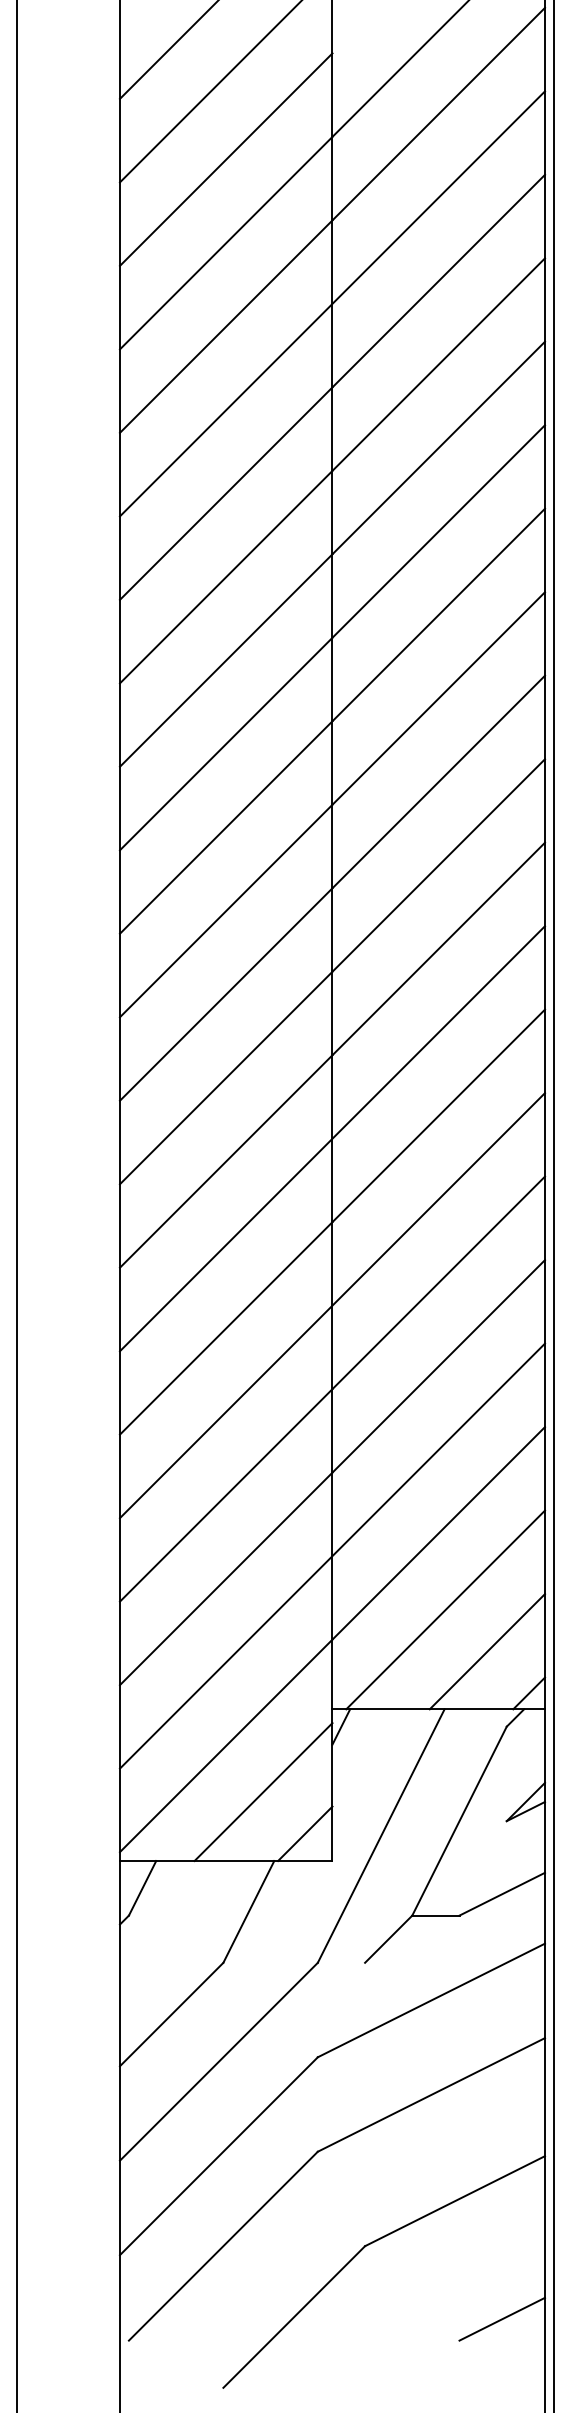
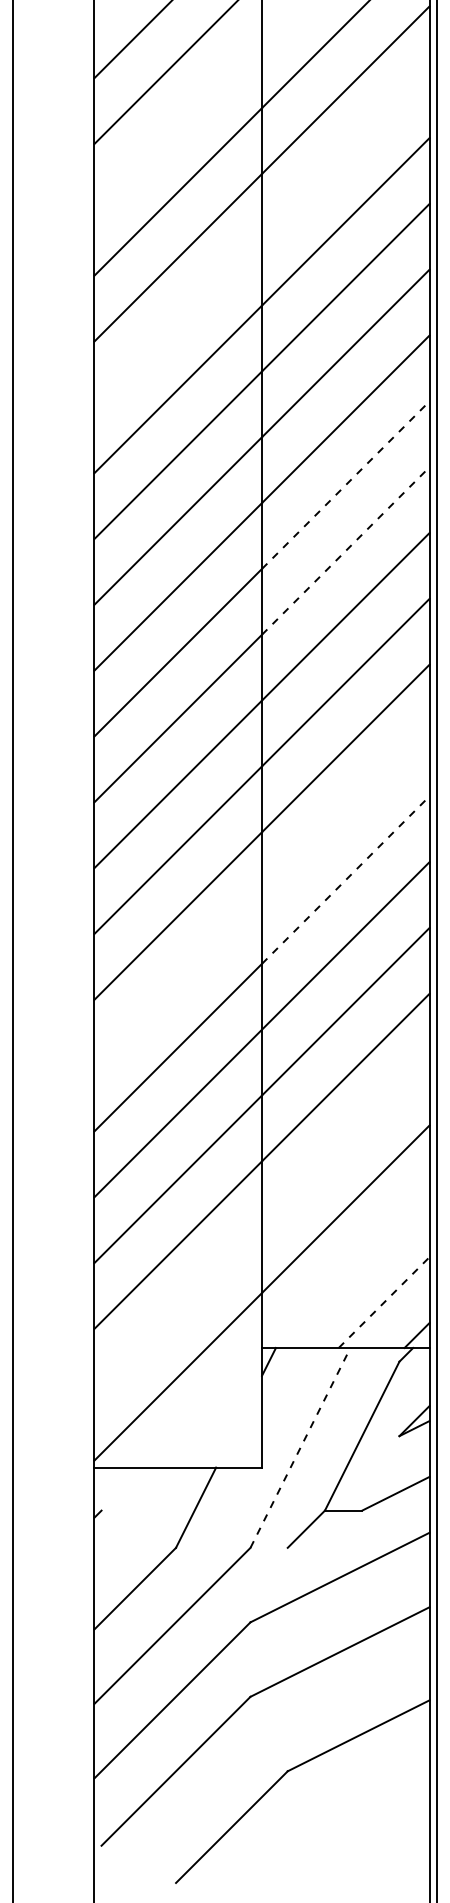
line: (225, 159) -> (177, 125), removed
line: (332, 303) -> (262, 239), removed
line: (439, 614) -> (346, 484), solid -> dashed
line: (439, 698) -> (346, 550), solid -> dashed
line: (439, 1115) -> (346, 879), solid -> dashed
line: (332, 1138) -> (262, 897), removed
line: (332, 1555) -> (262, 1226), removed
line: (445, 1609) -> (351, 1269), removed
line: (487, 1651) -> (384, 1302), solid -> dashed
line: (263, 1792) -> (207, 1413), removed
line: (305, 1833) -> (240, 1445), removed
line: (381, 1836) -> (300, 1448), solid -> dashed
line: (142, 1888) -> (112, 1489), removed
line: (502, 2318) -> (396, 1828), removed

